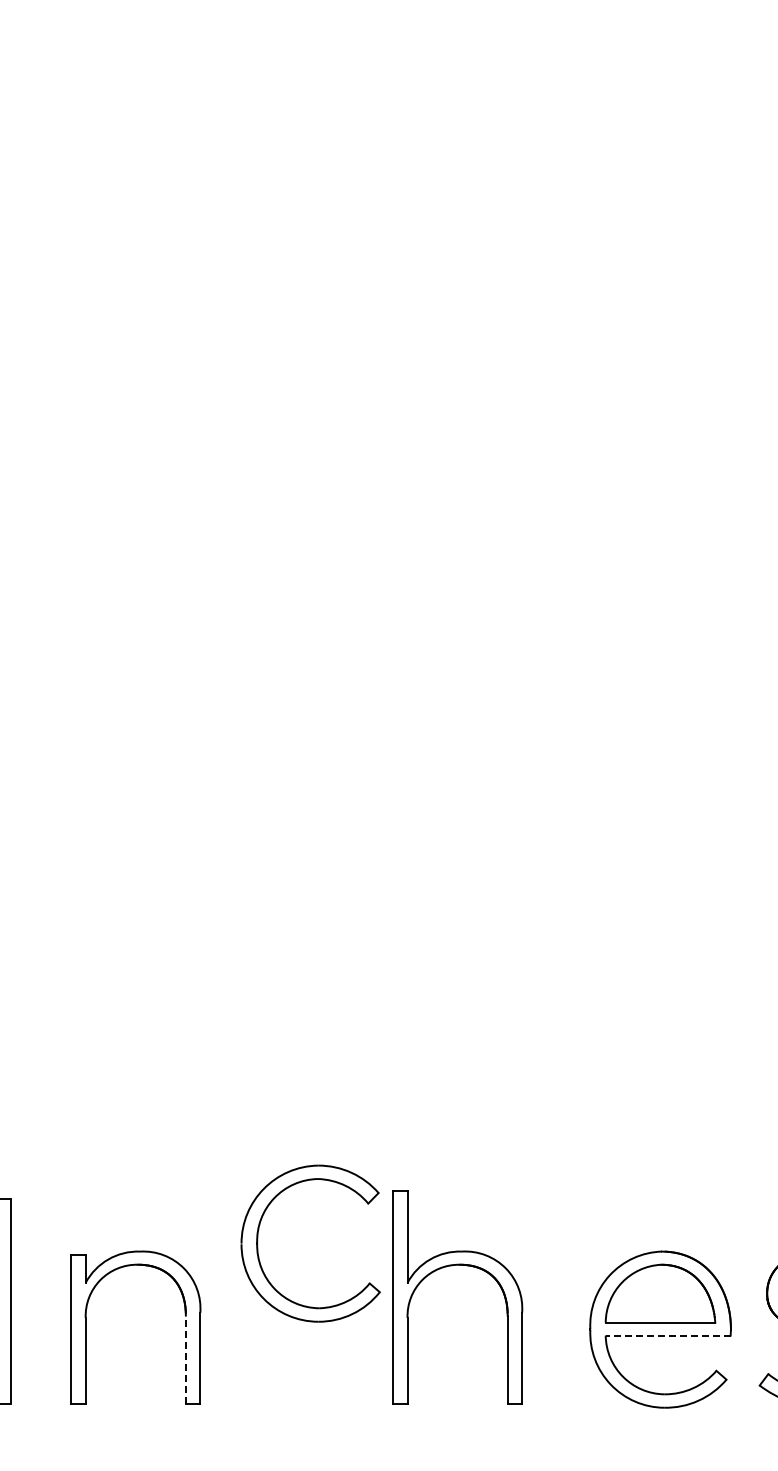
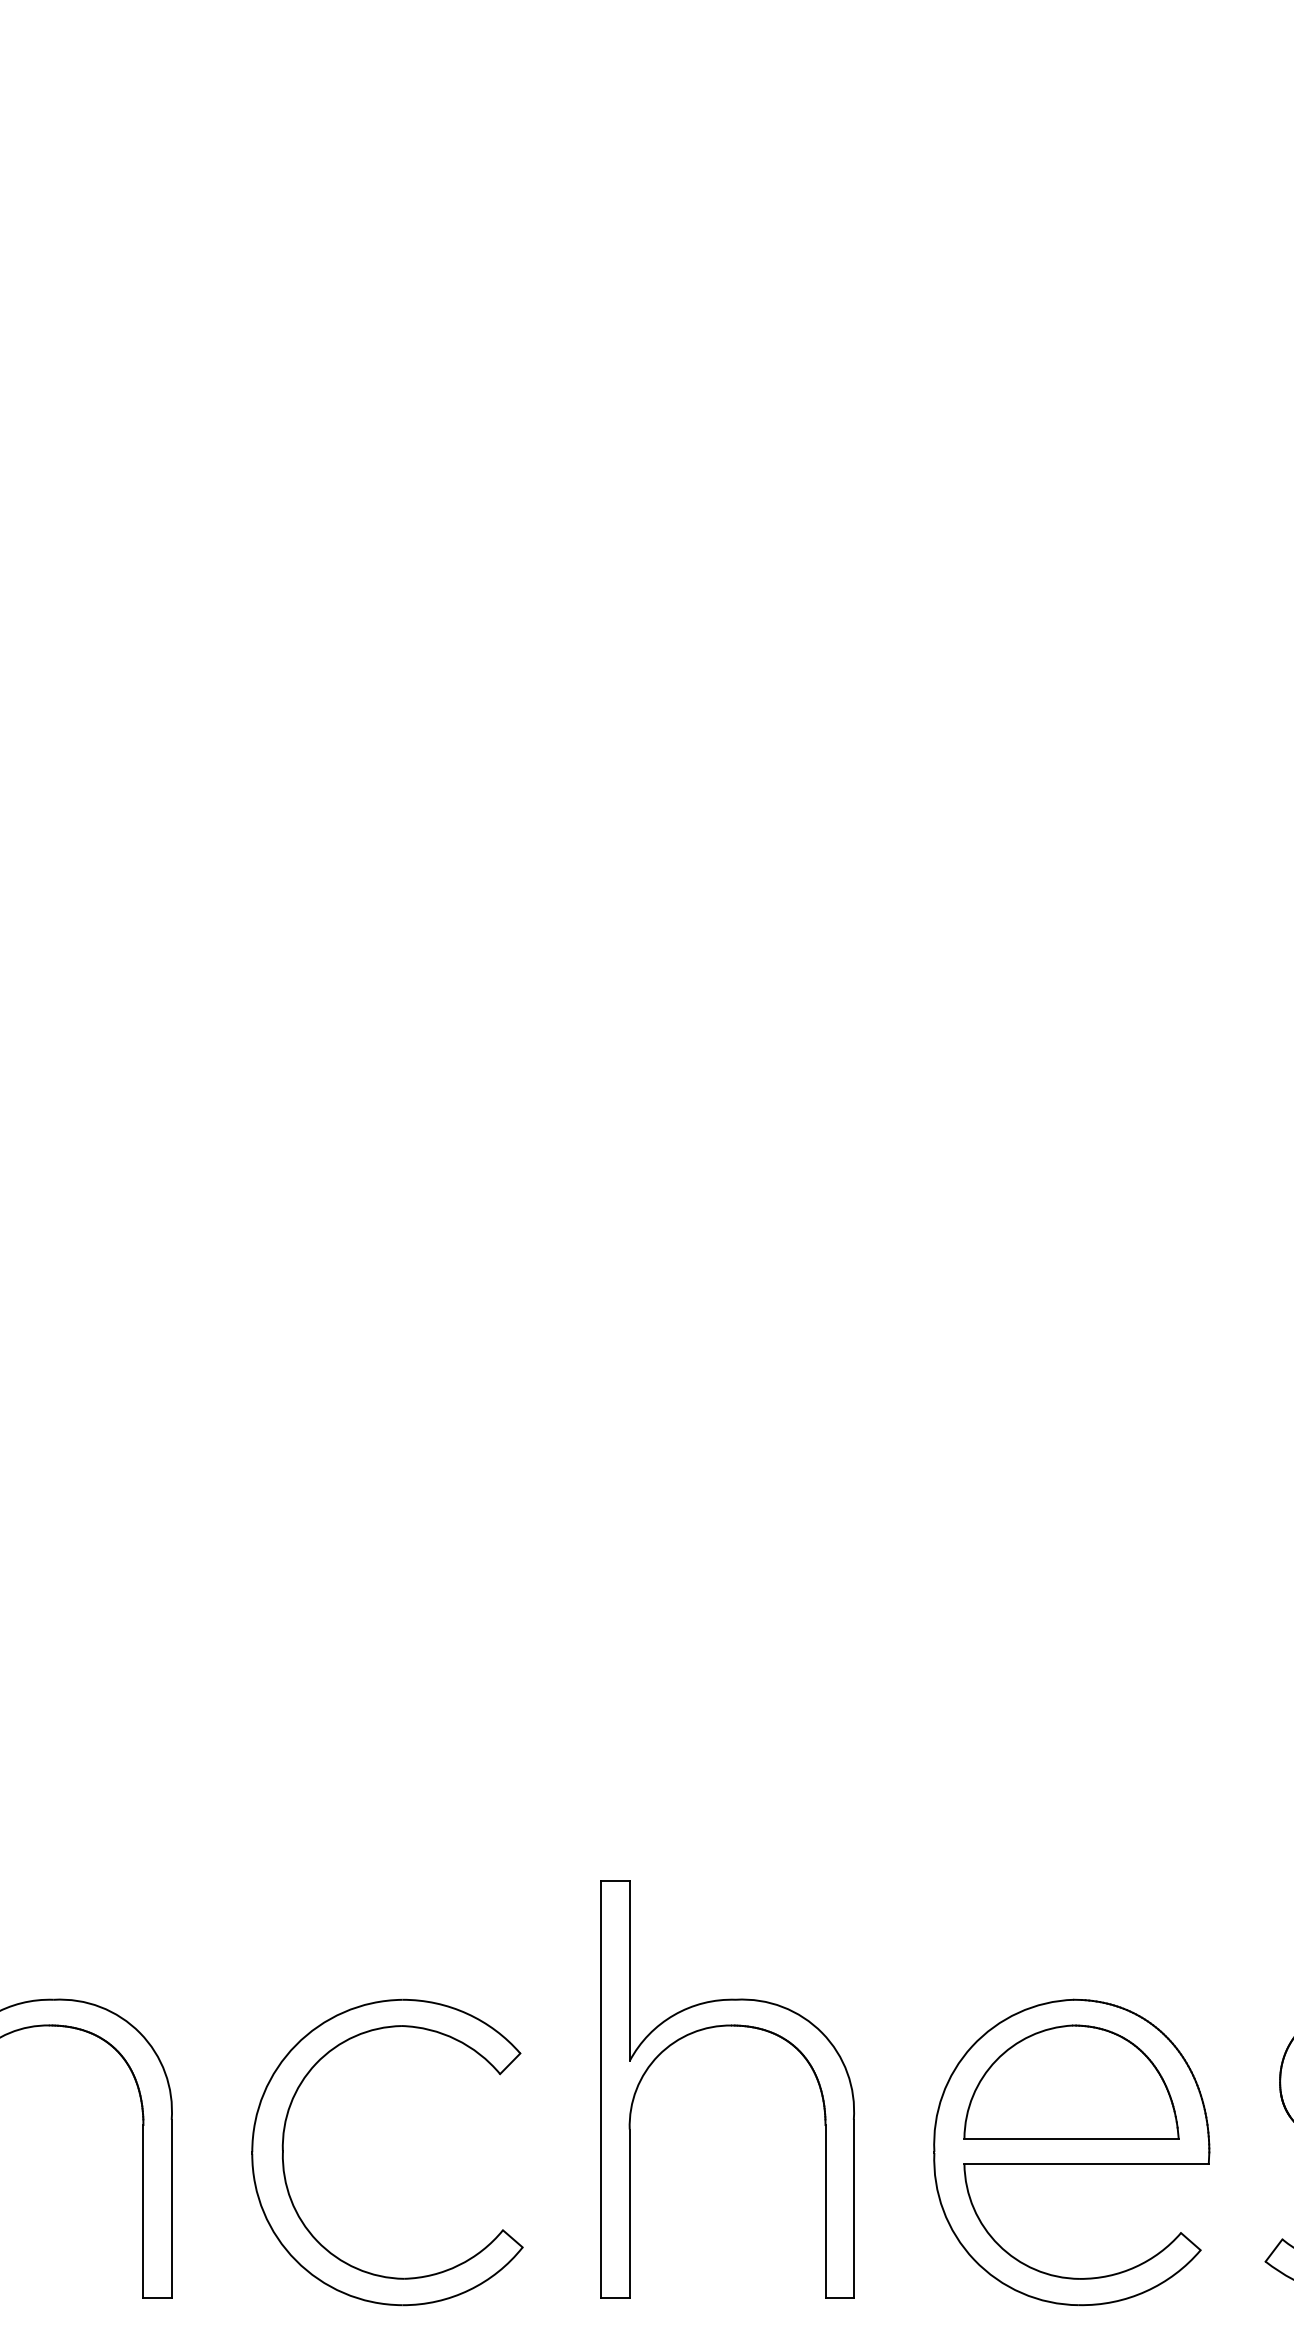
part: (258, 1242) -> (285, 2150), moved
part: (452, 1266) -> (717, 2028), moved
line: (667, 1335) -> (1085, 2163), dashed -> solid
line: (185, 1359) -> (142, 2210), dashed -> solid

